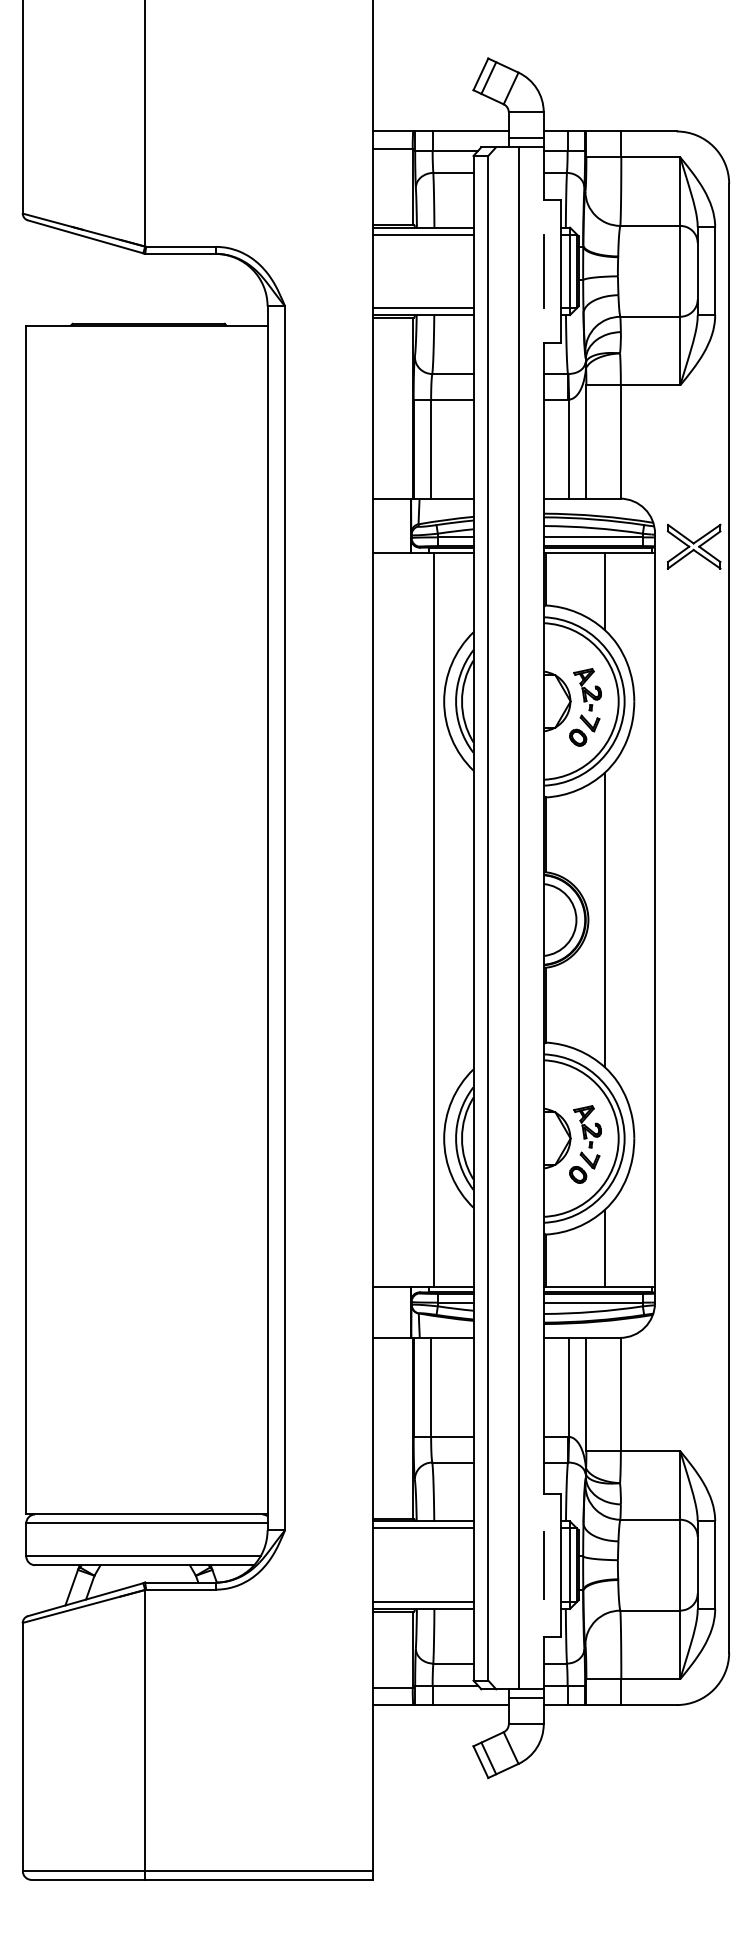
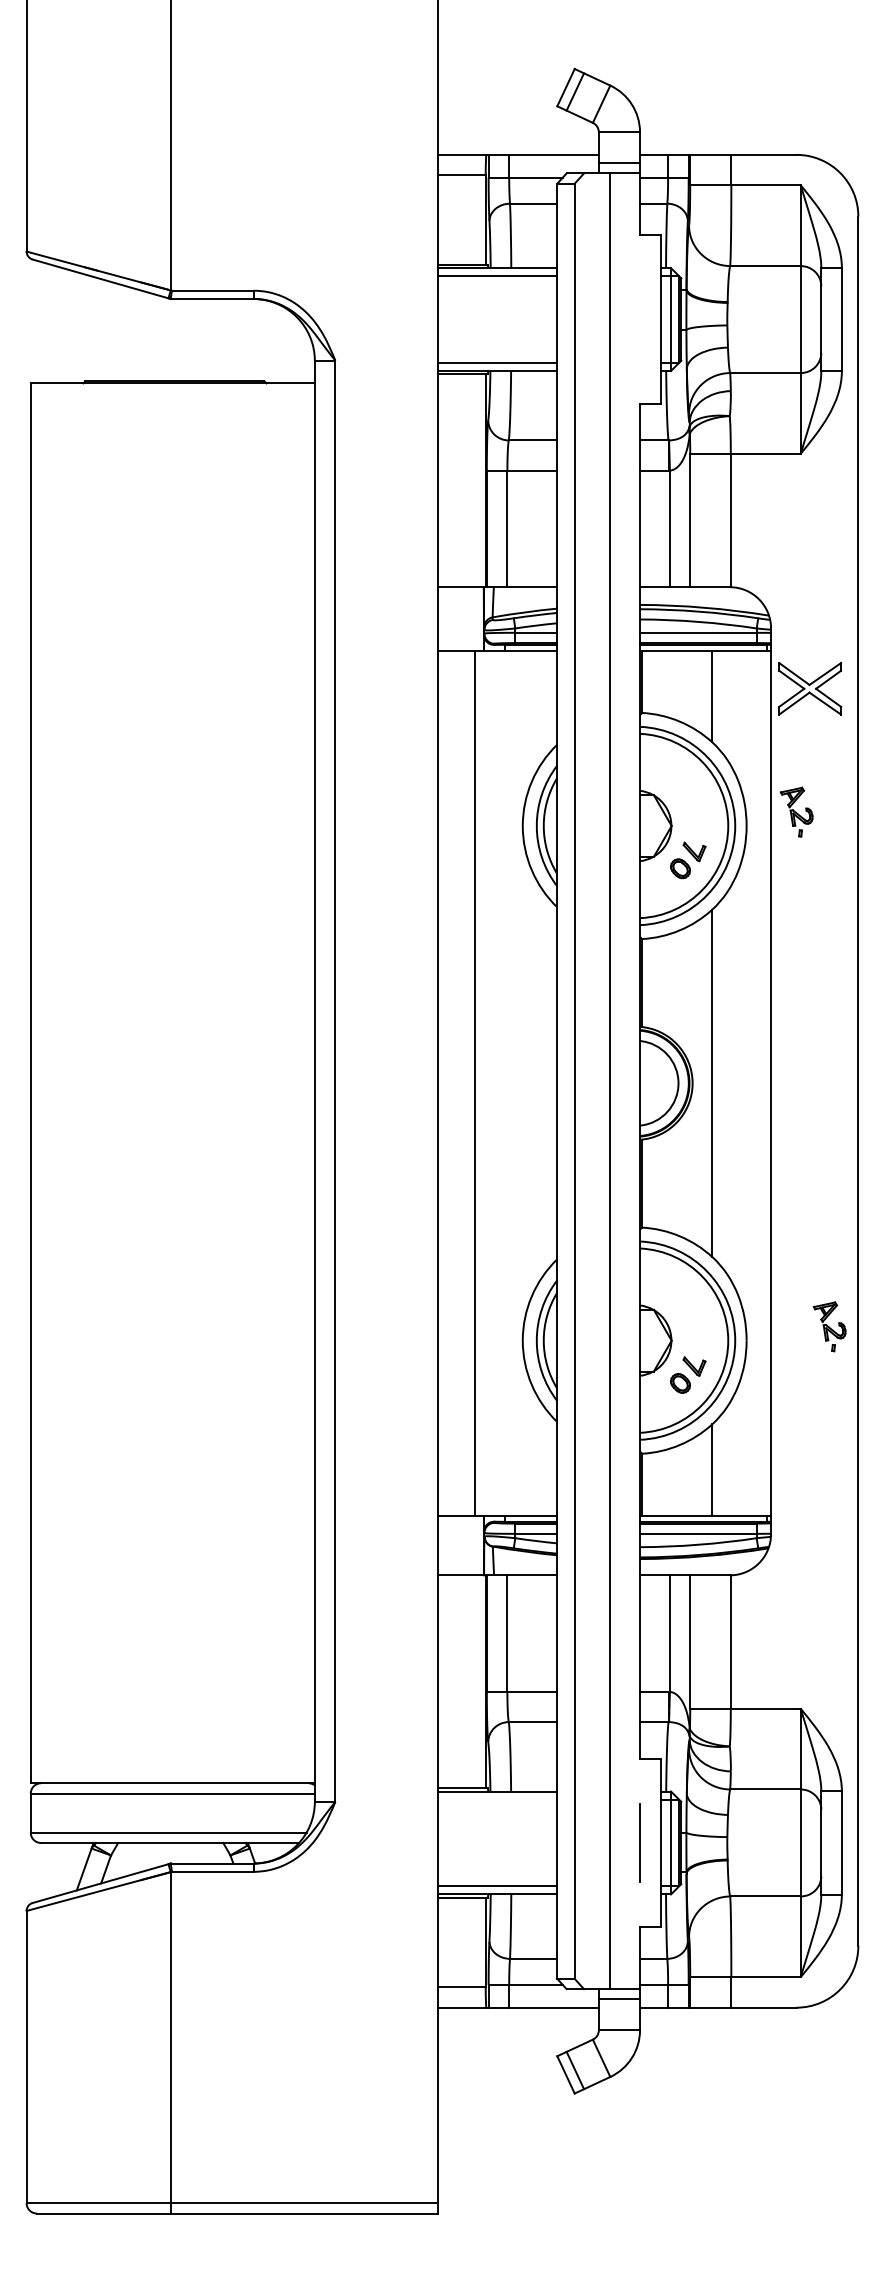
line: (544, 271) -> (640, 319), removed
part: (694, 546) -> (810, 688), moved
part: (587, 689) -> (796, 811), moved
line: (433, 920) -> (475, 1083), moved
part: (587, 1126) -> (829, 1326), moved
line: (422, 1528) -> (497, 1799), removed

